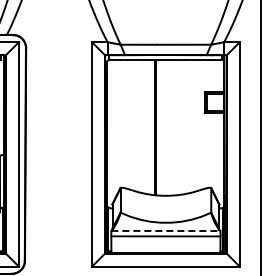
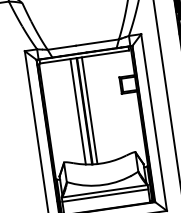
line: (147, 127) -> (78, 111), added
line: (161, 127) -> (89, 110), added
line: (165, 230) -> (104, 190), dashed -> solid

